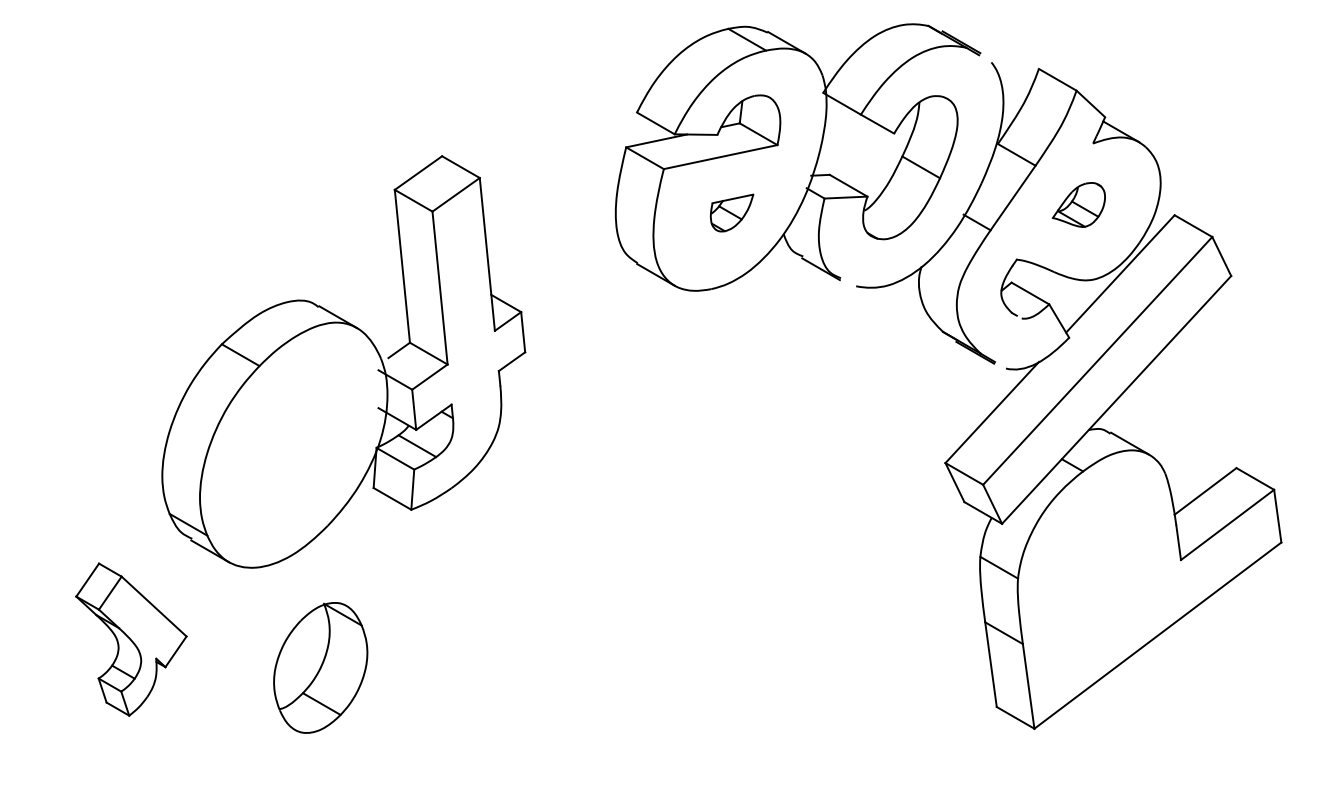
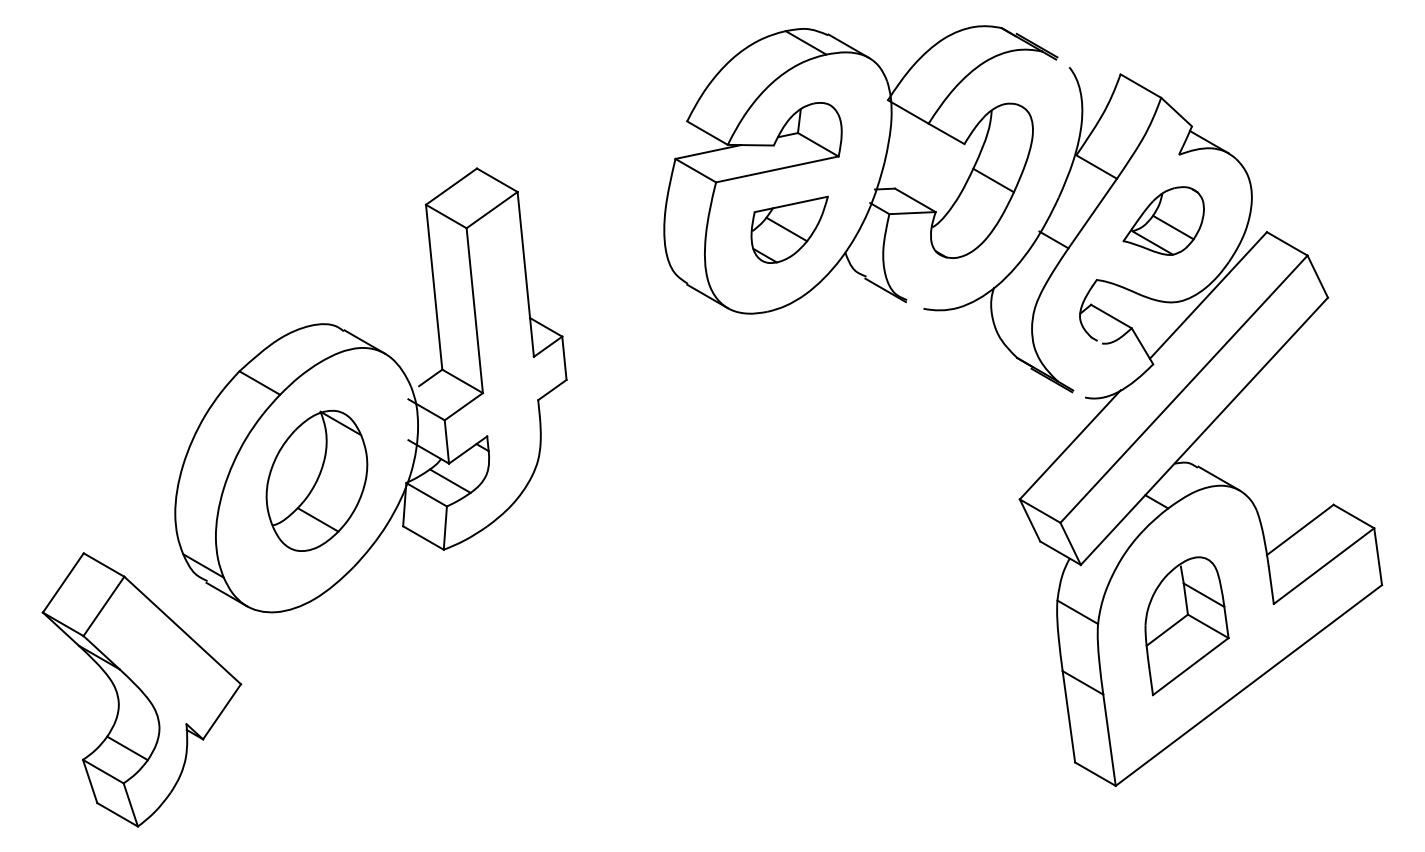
part: (1078, 204) -> (1163, 220), size x1.43
part: (731, 212) -> (789, 229), size x1.67
part: (1100, 580) -> (1186, 626), added
part: (131, 639) -> (142, 689), size x1.67
part: (320, 667) -> (316, 480), moved

